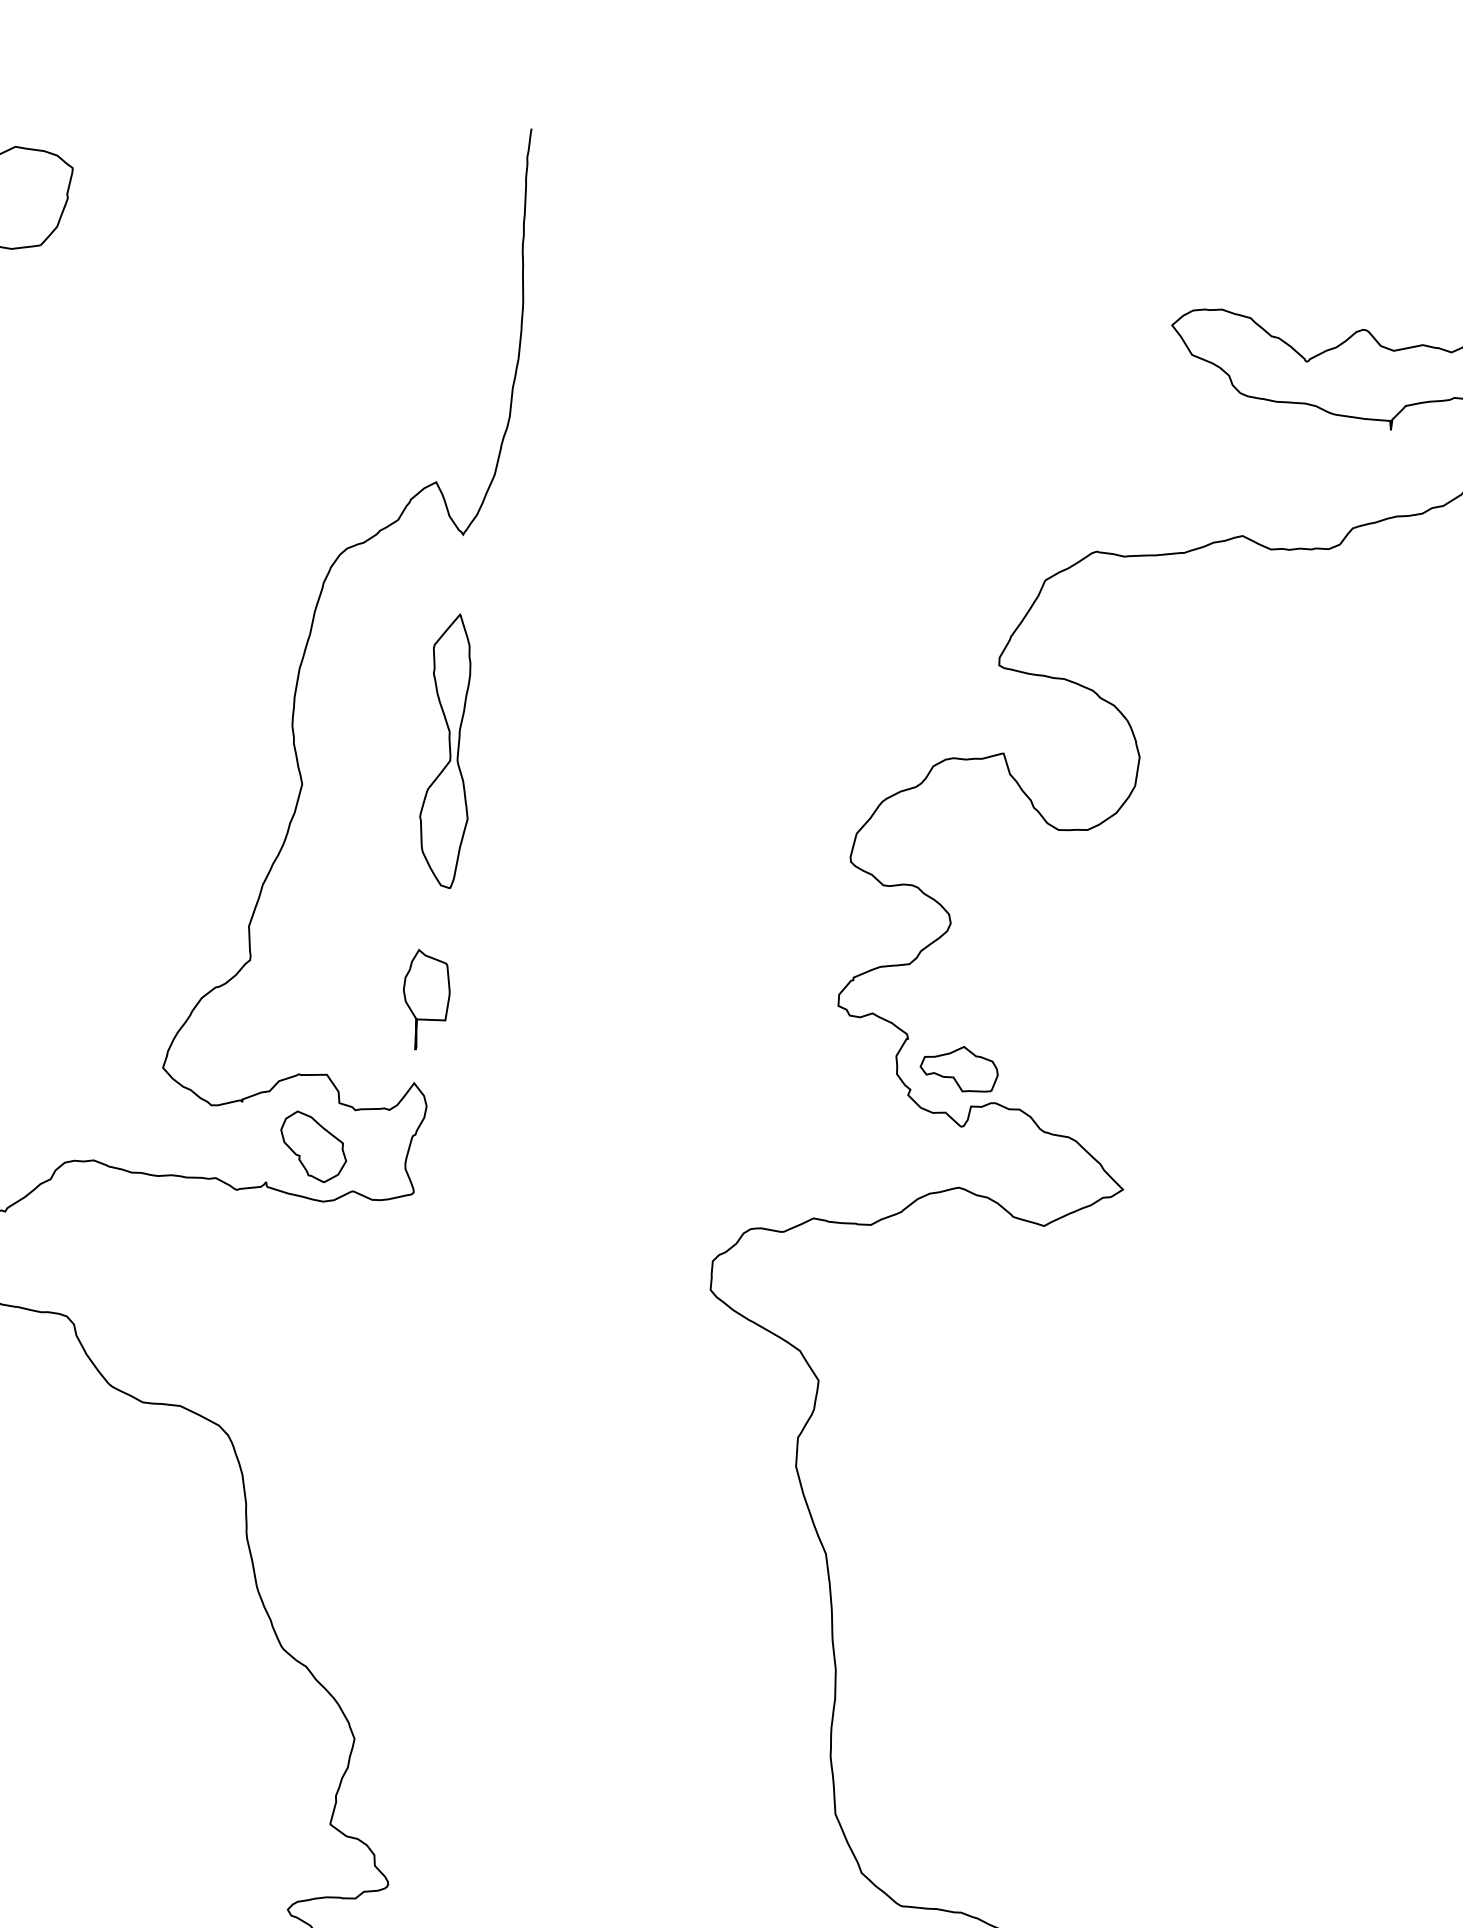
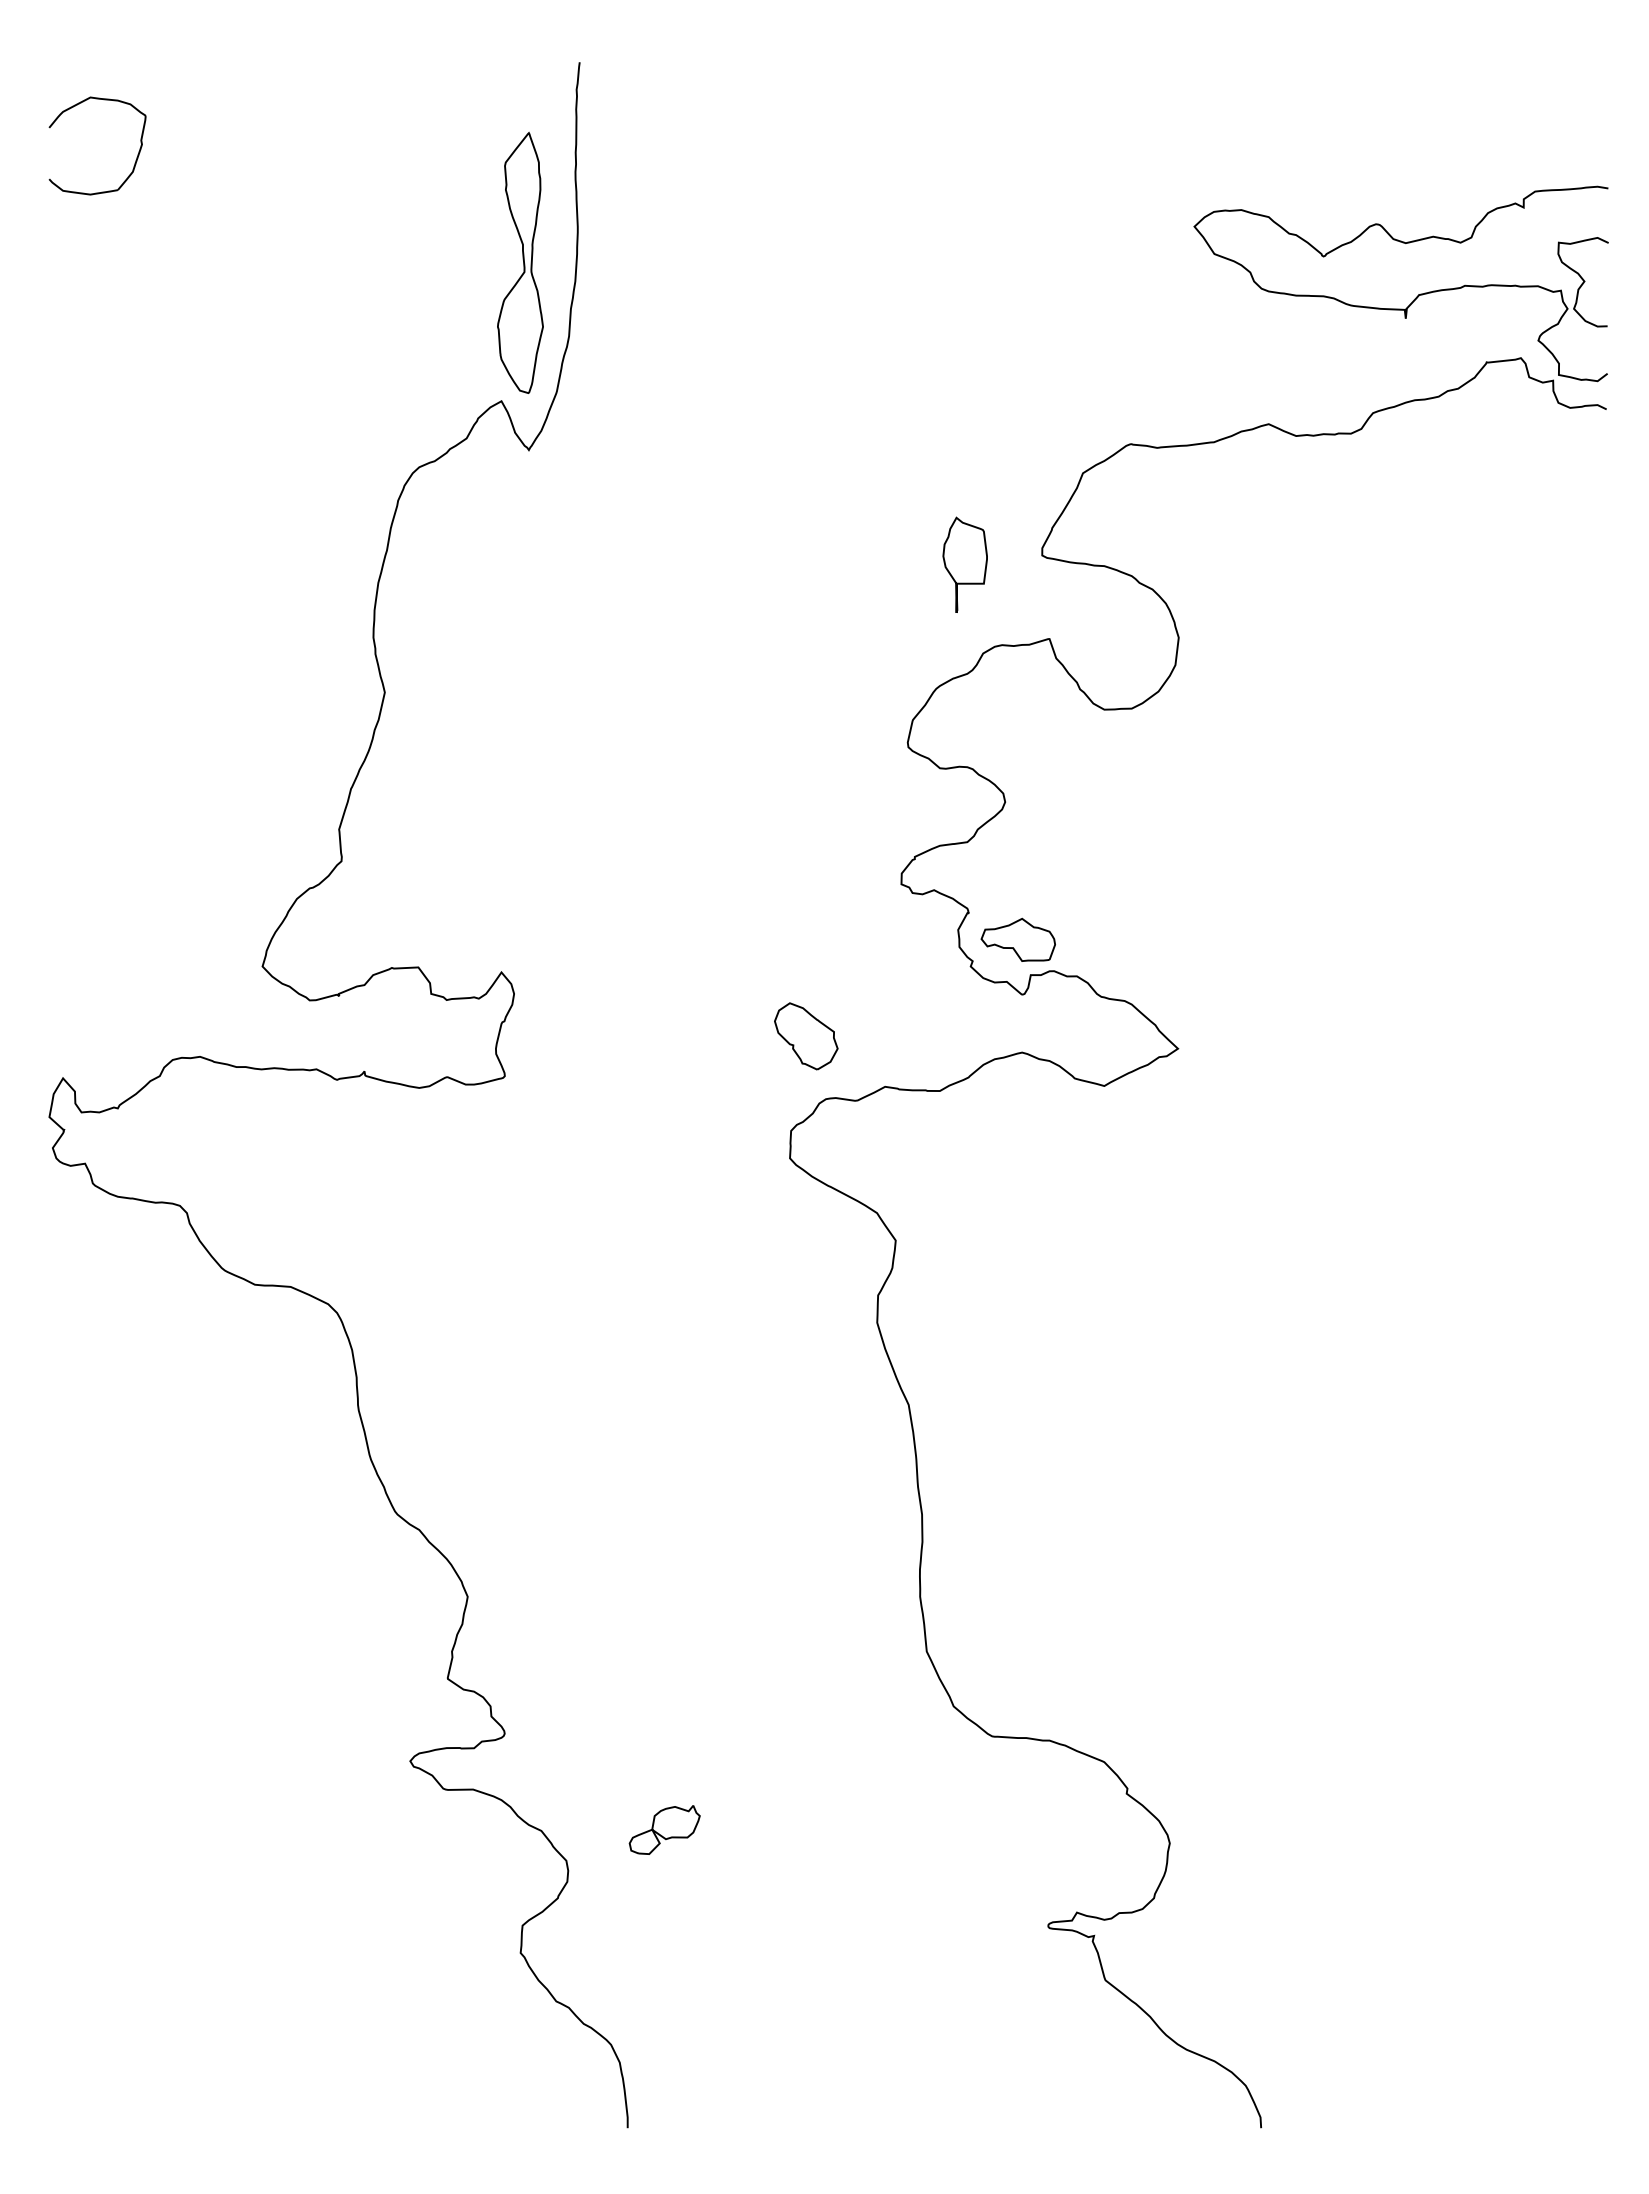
part: (446, 750) -> (520, 262), moved
part: (425, 999) -> (964, 564), moved
part: (313, 1147) -> (806, 1036), moved

